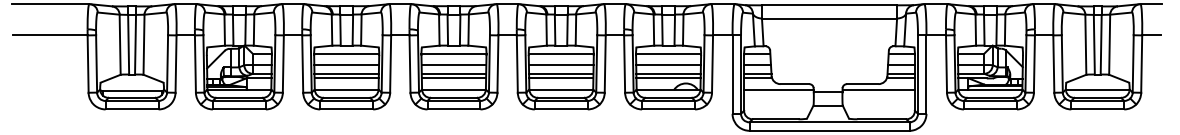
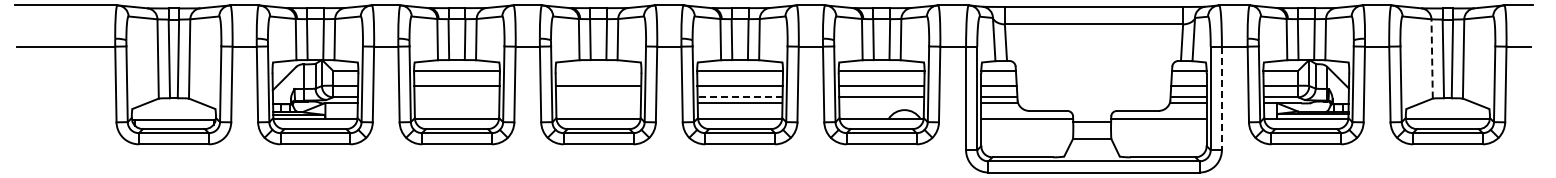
line: (1086, 44) -> (1432, 58), solid -> dashed
line: (453, 53) -> (598, 70), removed
line: (346, 73) -> (456, 97), removed
line: (453, 73) -> (598, 97), removed
line: (560, 73) -> (739, 97), solid -> dashed
line: (926, 74) -> (1221, 98), solid -> dashed
line: (346, 78) -> (456, 103), removed
line: (453, 78) -> (598, 103), removed
line: (668, 78) -> (881, 103), removed

